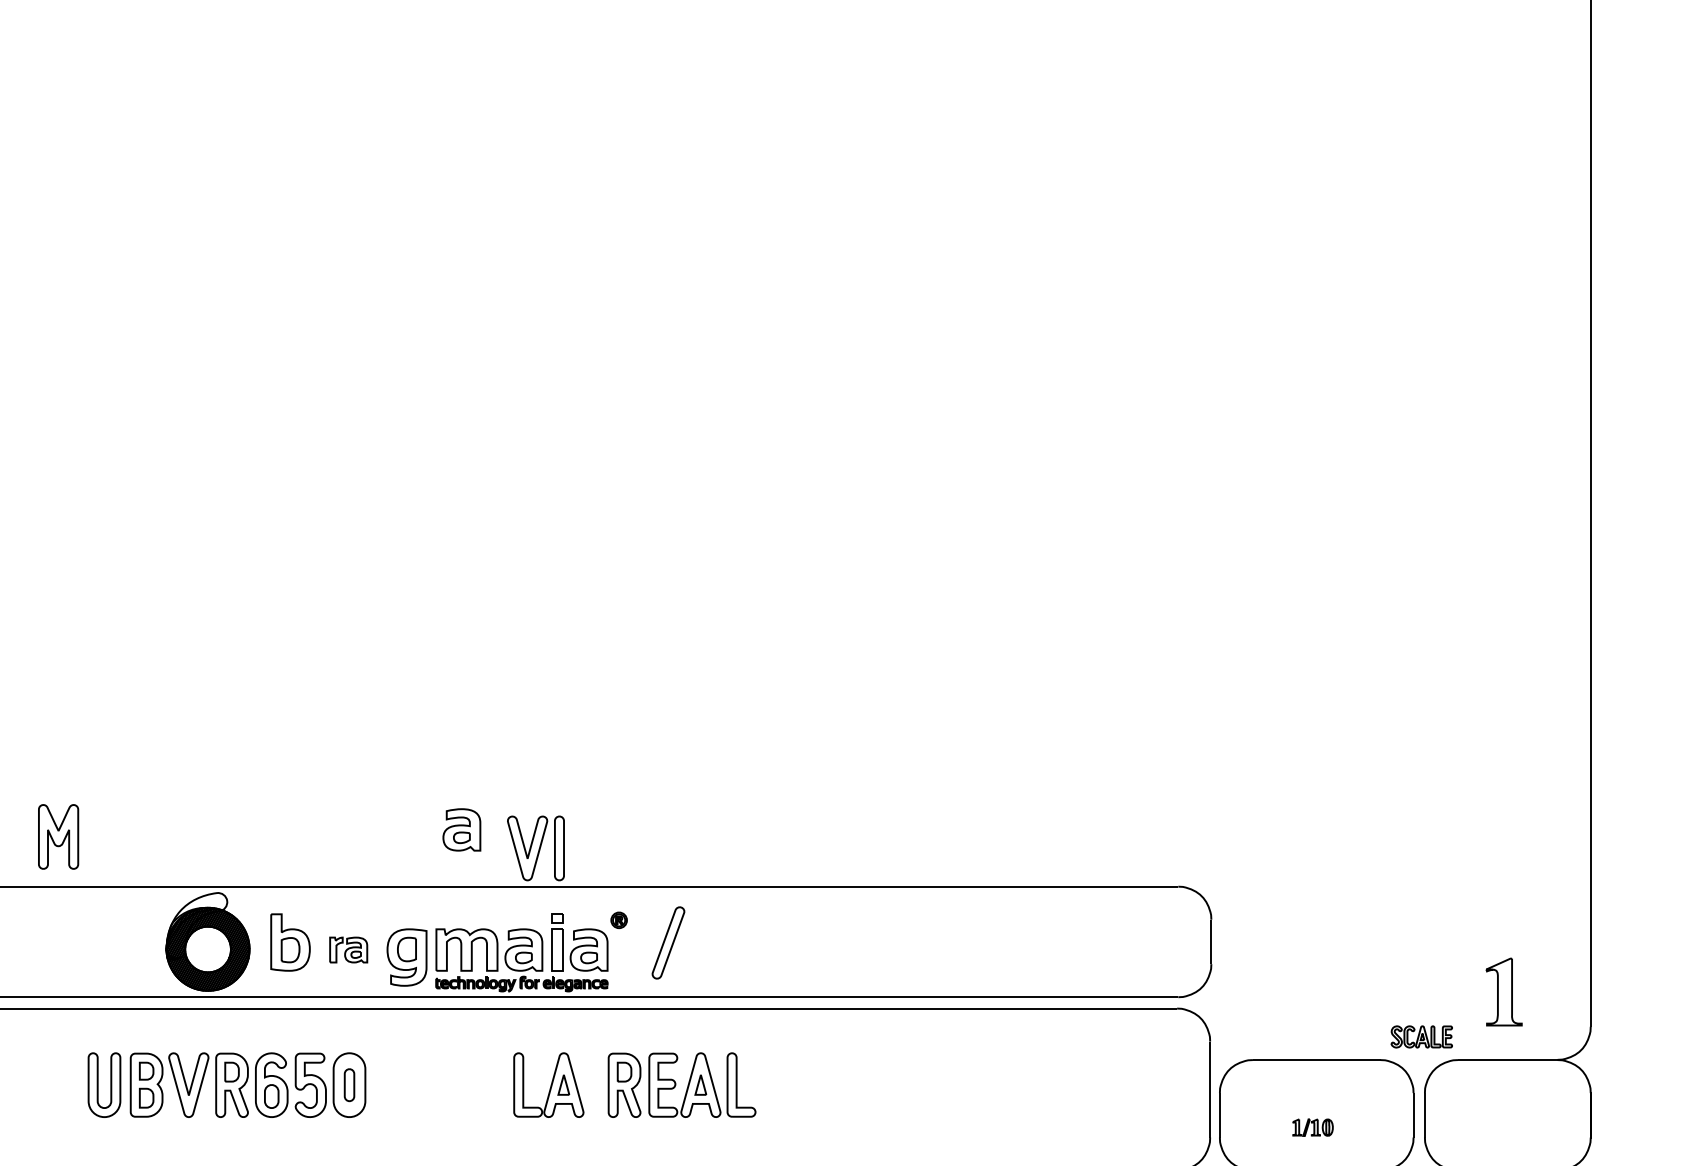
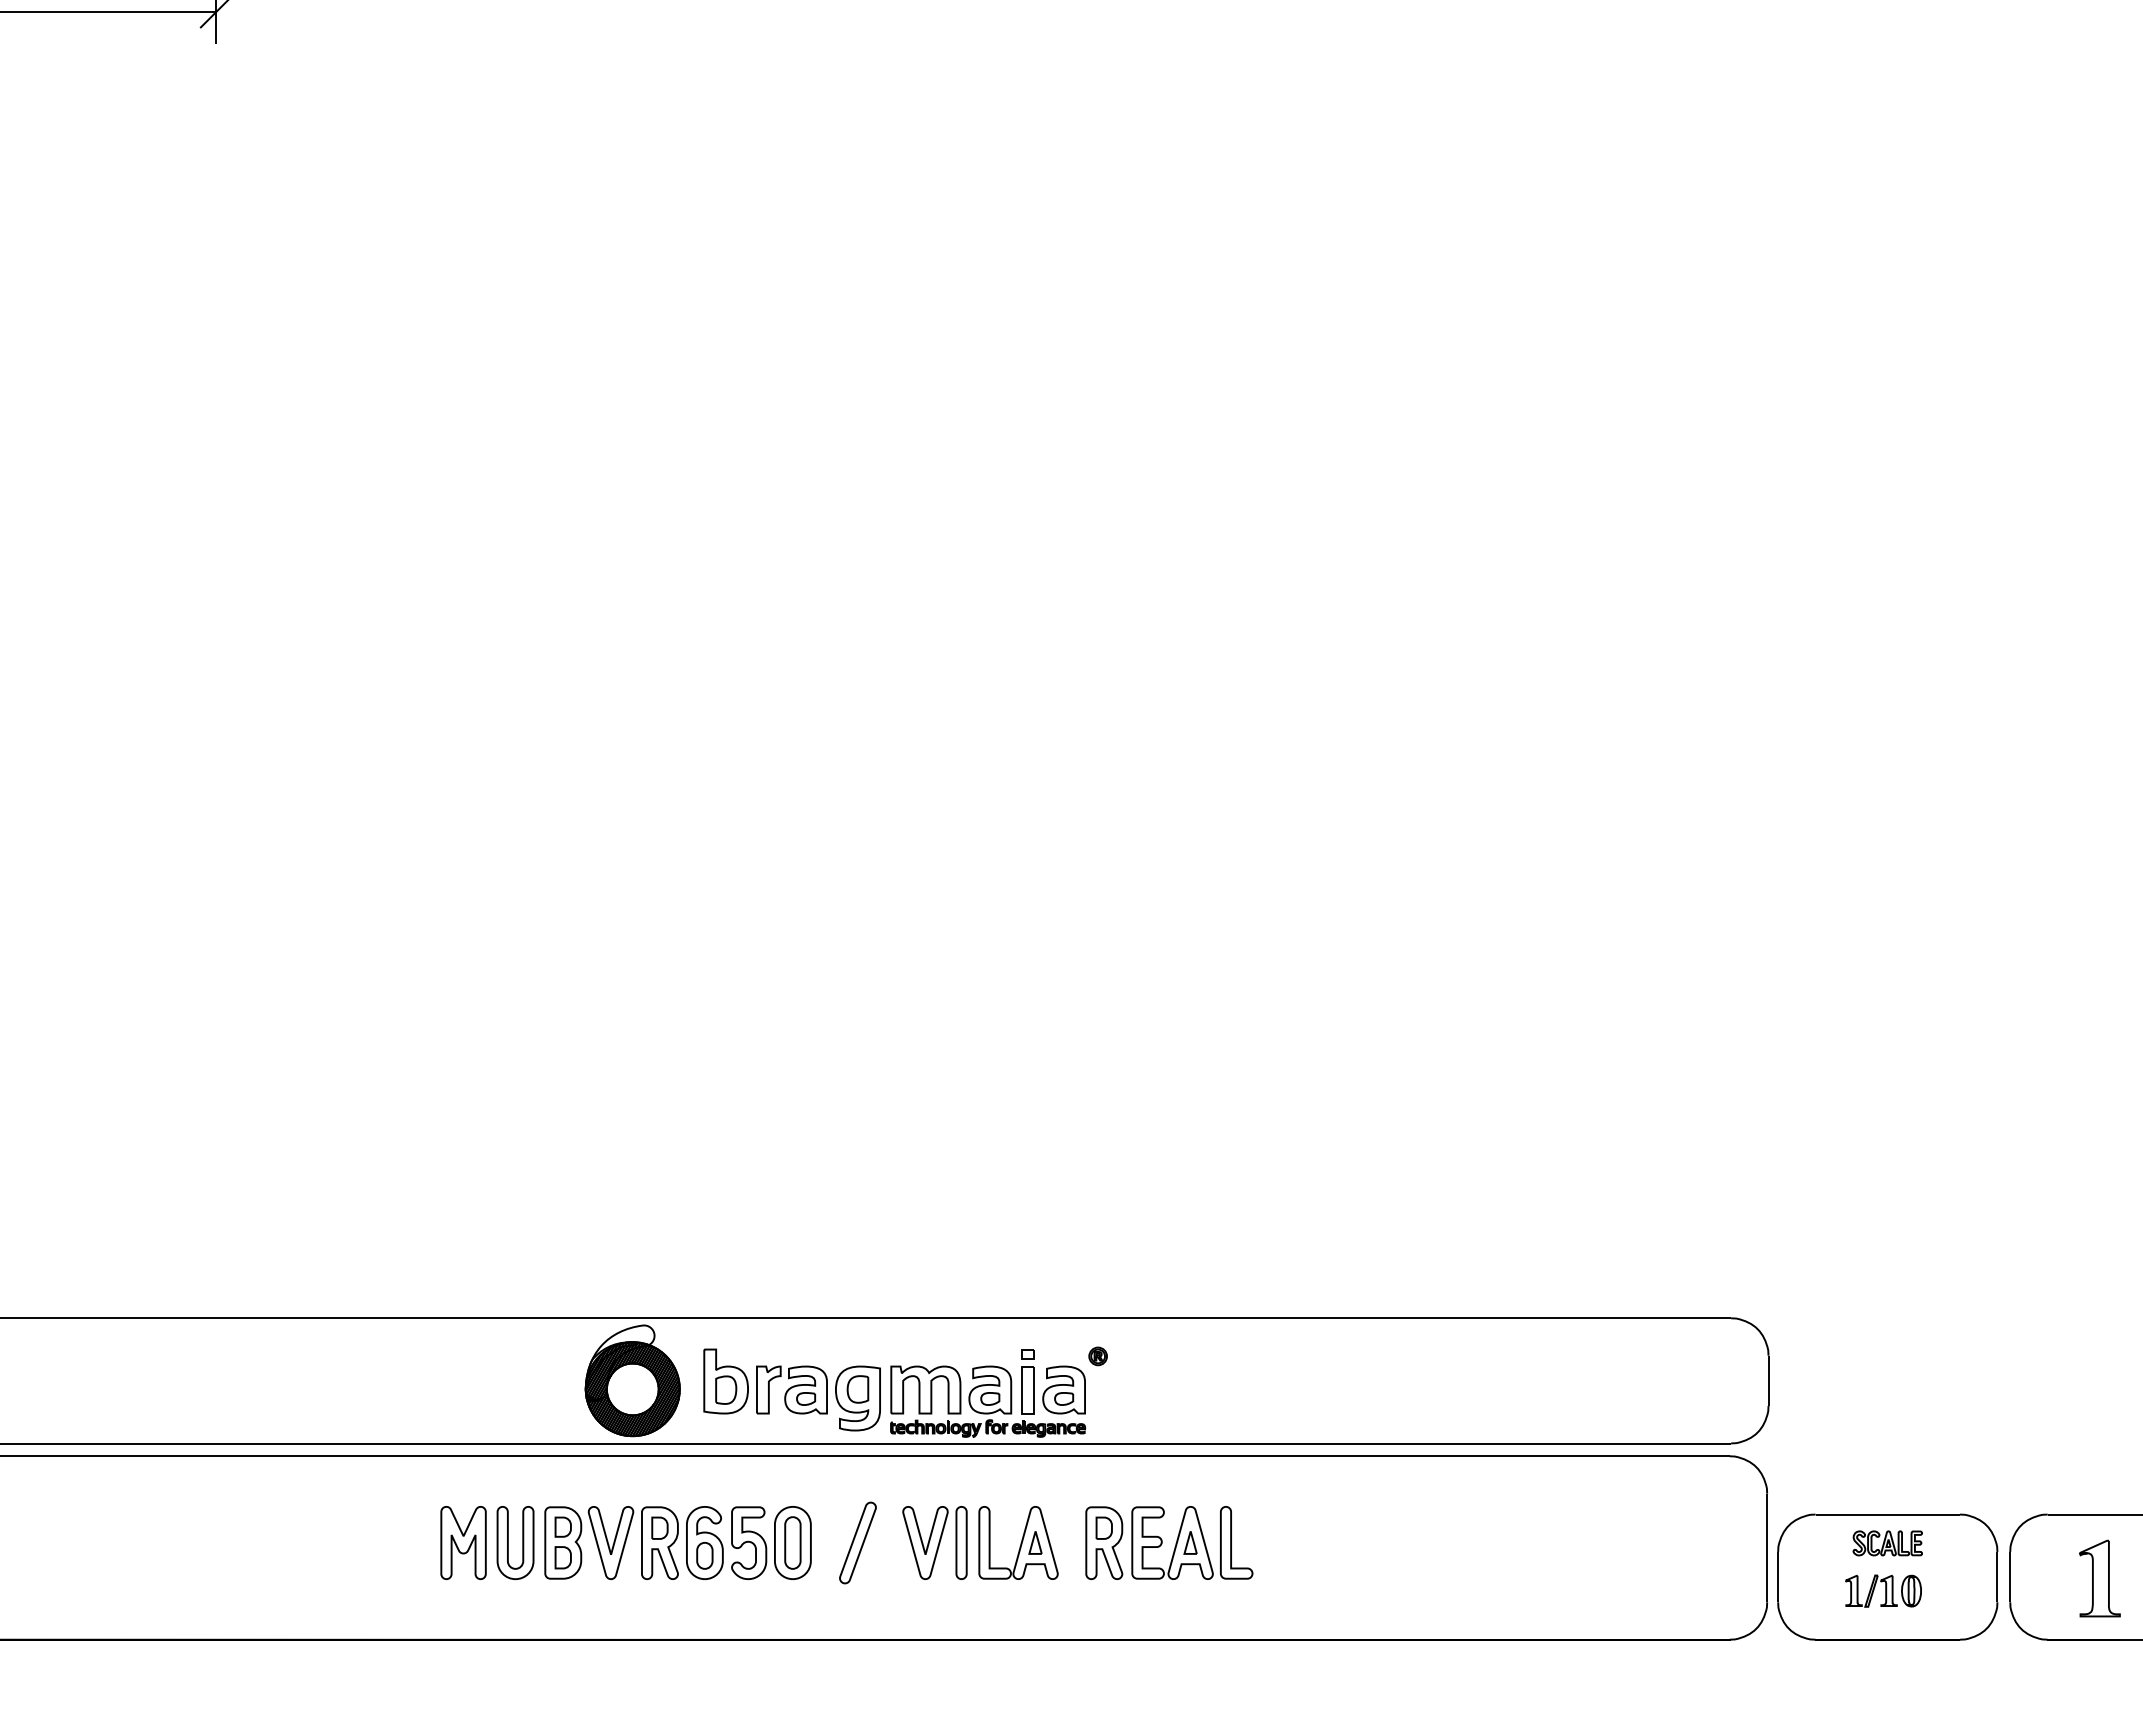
part: (461, 829) -> (919, 1253), removed
part: (58, 836) -> (463, 1542), moved
part: (535, 847) -> (934, 1542), moved
part: (668, 942) -> (857, 1542), moved
part: (348, 949) -> (791, 1389), size x1.67
part: (1503, 991) -> (2099, 1578), moved
part: (1421, 1037) -> (1887, 1543), moved
part: (349, 1084) -> (792, 1542), size x1.43
part: (1312, 1127) -> (1883, 1590), size x1.67

